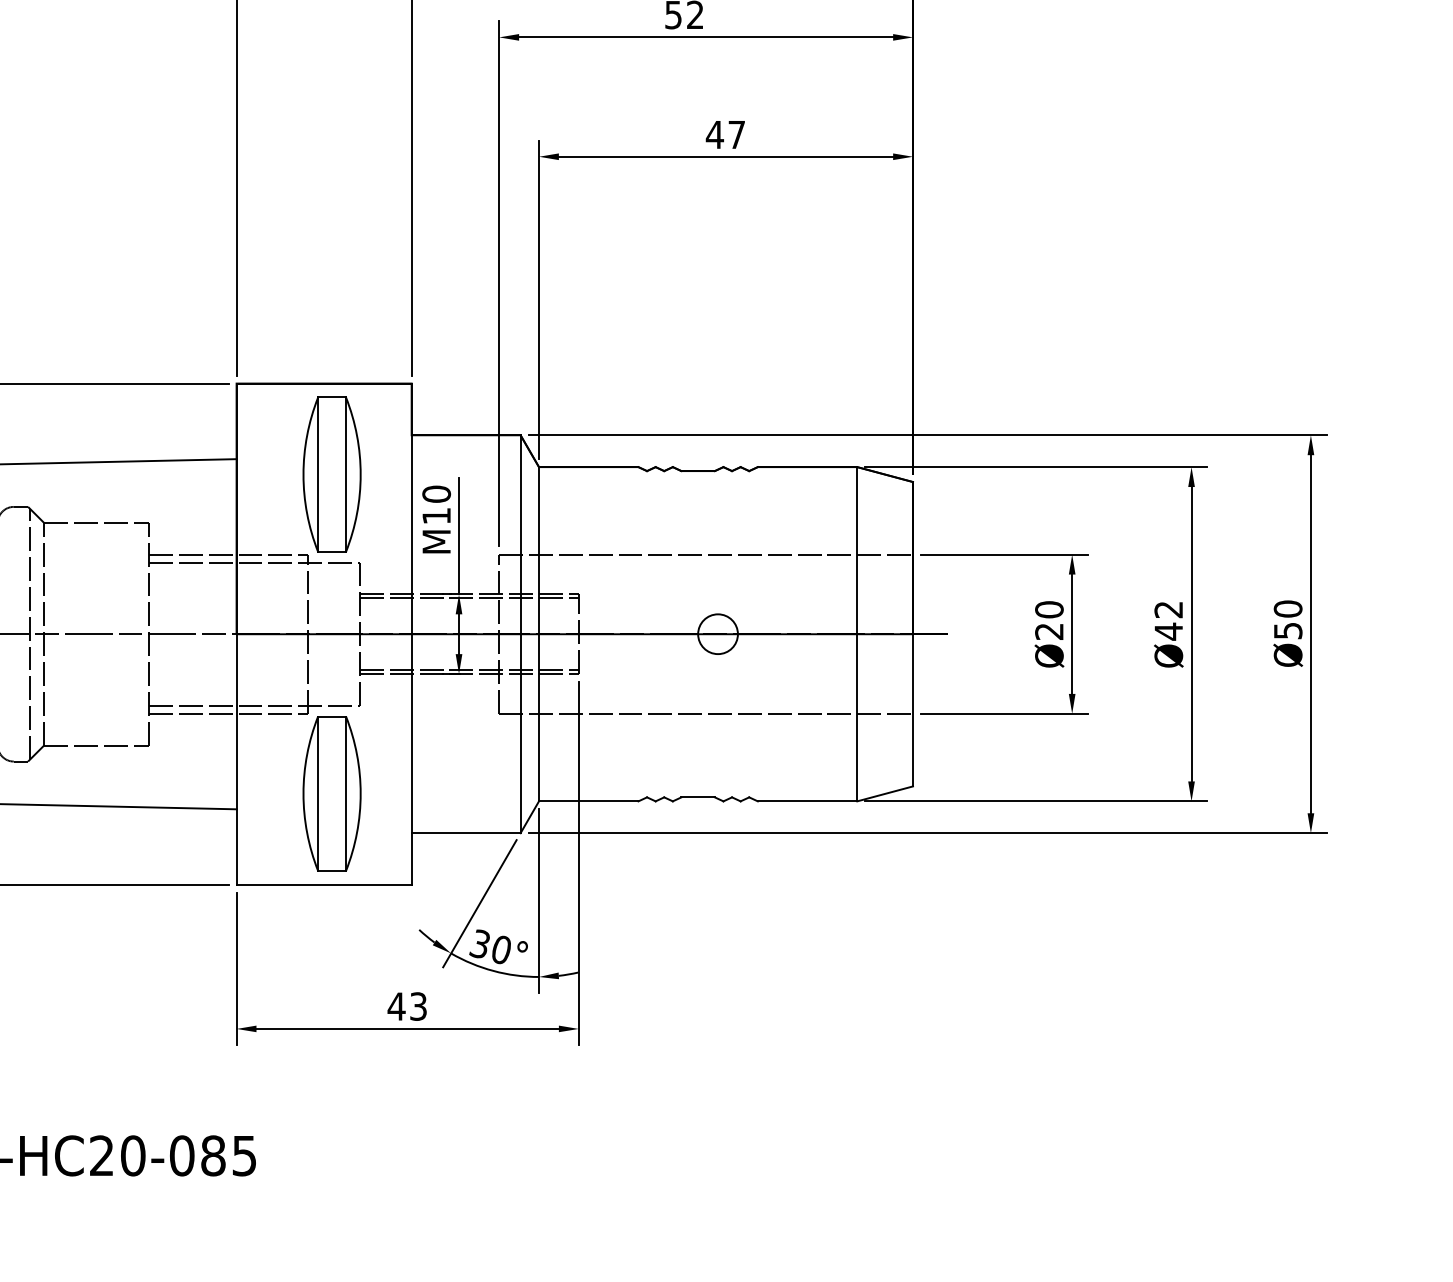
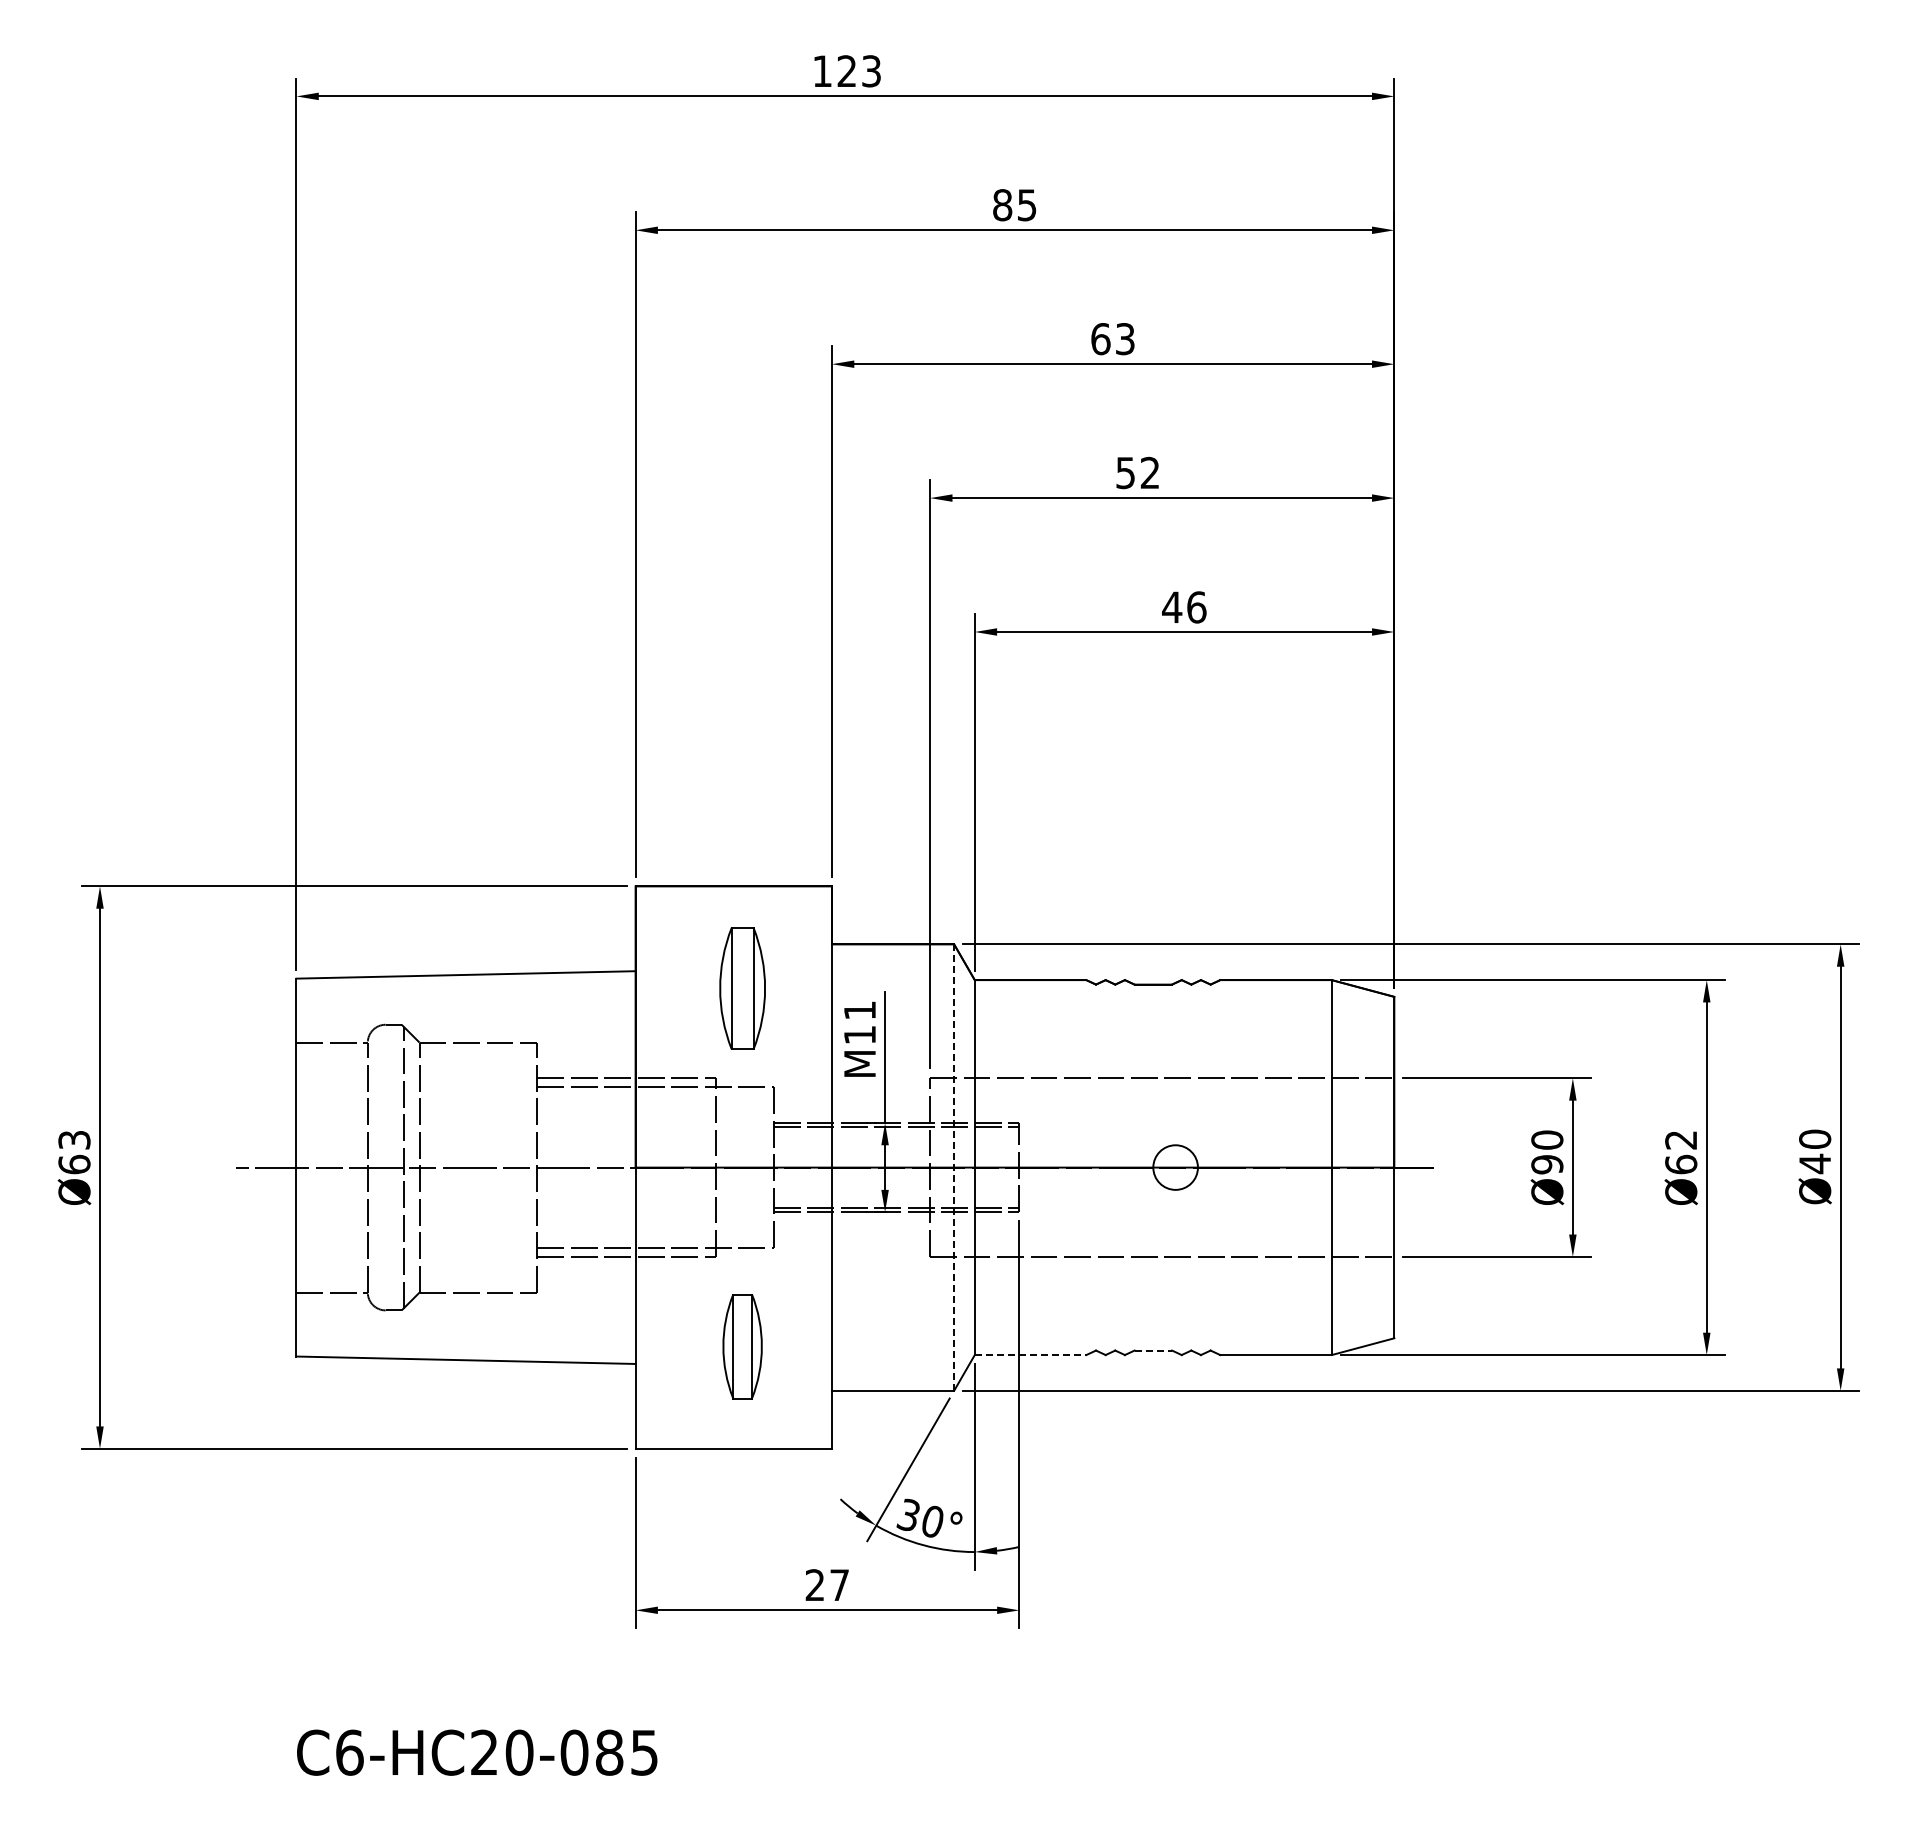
text: (736, 134) -> (1196, 607), 47 -> 46
part: (331, 474) -> (742, 988), size x0.7
text: (436, 494) -> (859, 1010), M10 -> M11
text: (1288, 630) -> (1815, 1163), Ø50 -> Ø40
text: (1049, 631) -> (1547, 1164), Ø20 -> Ø90
text: (1169, 631) -> (1681, 1164), Ø42 -> Ø62
line: (520, 634) -> (954, 1167), solid -> dashed
part: (331, 793) -> (742, 1346), size x0.6
line: (698, 797) -> (1153, 1350), solid -> dashed
line: (588, 801) -> (1030, 1355), solid -> dashed
text: (406, 1006) -> (826, 1585), 43 -> 27

